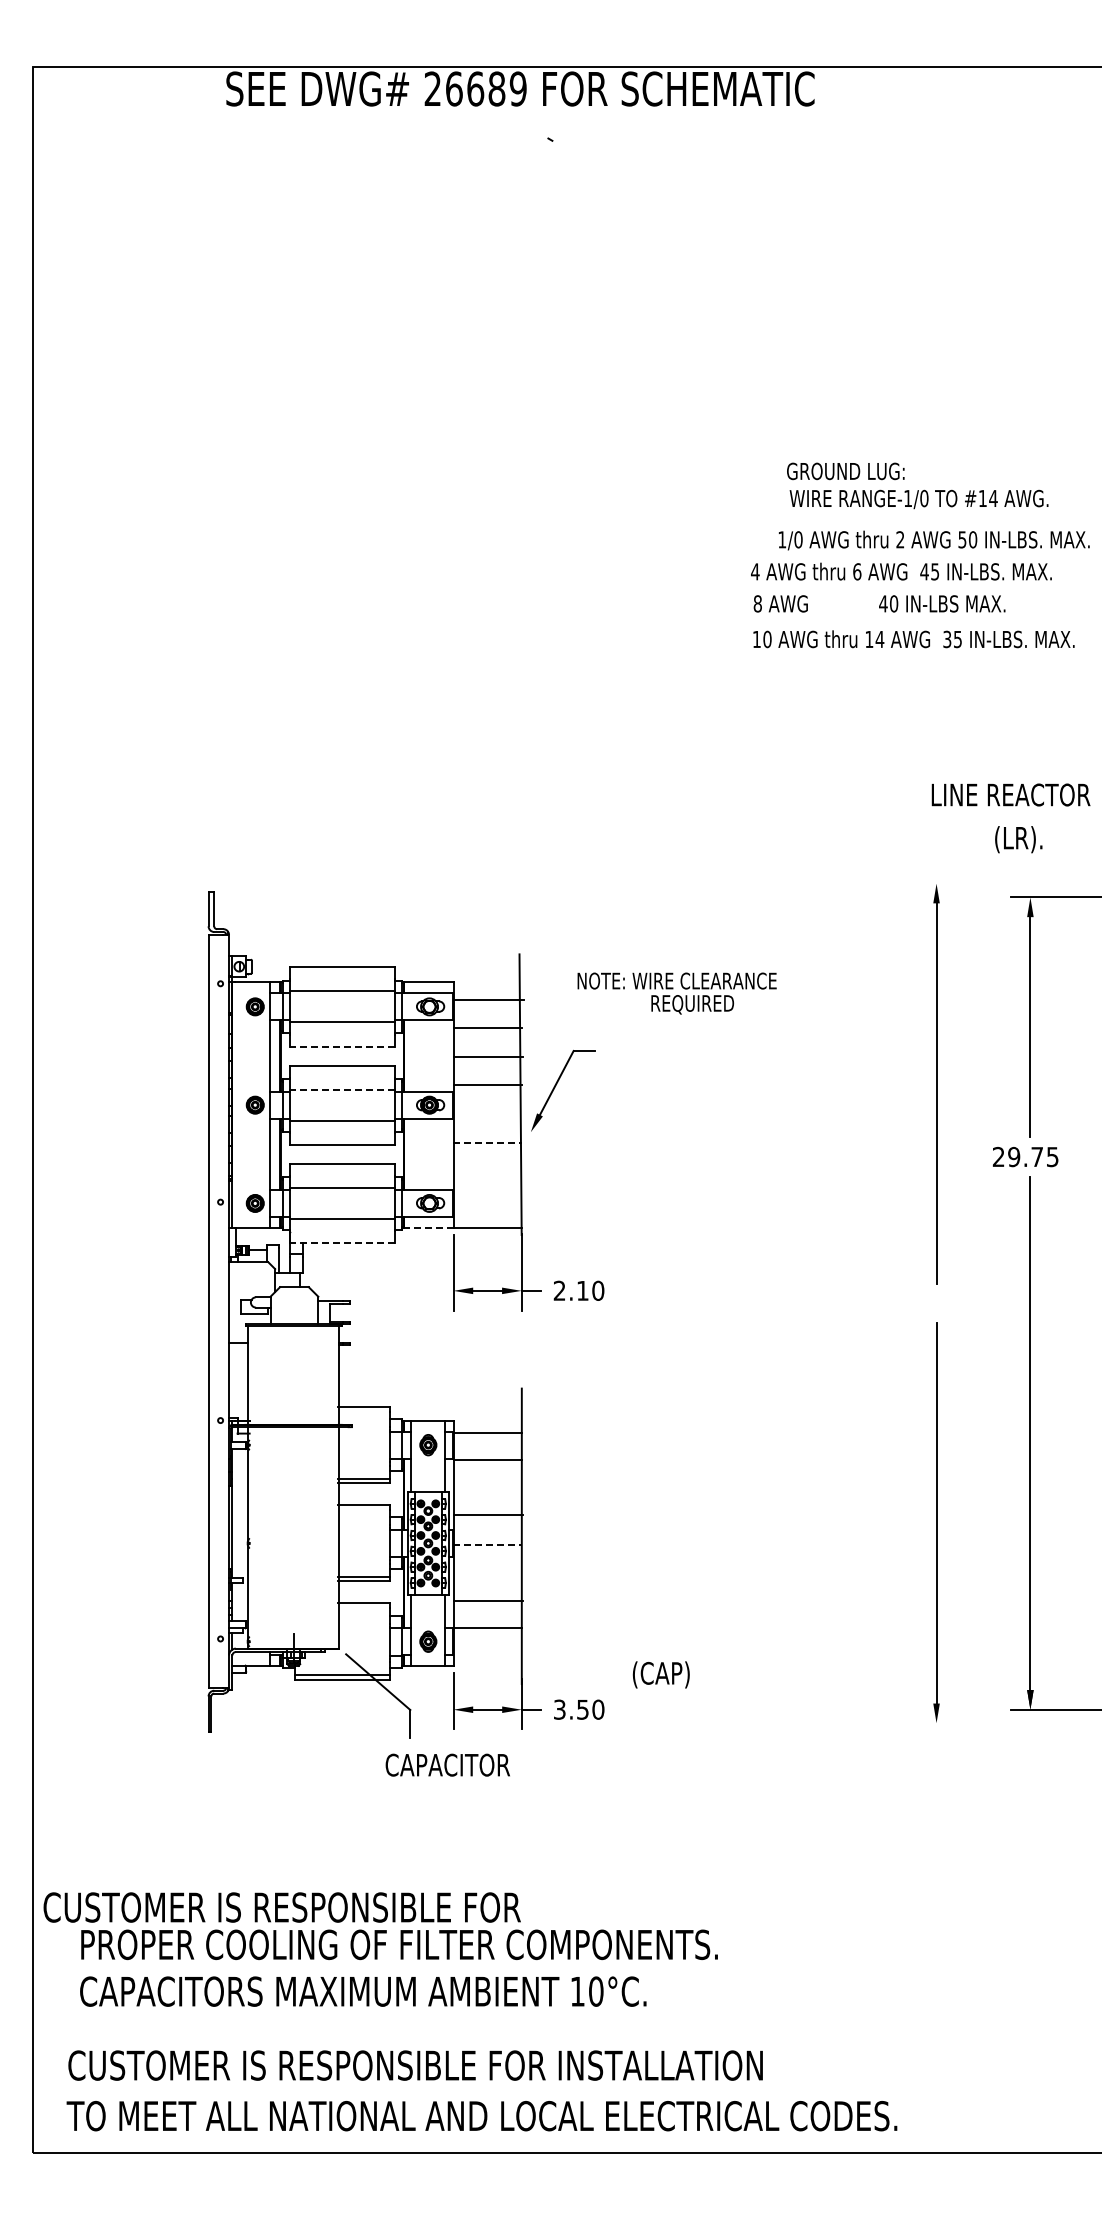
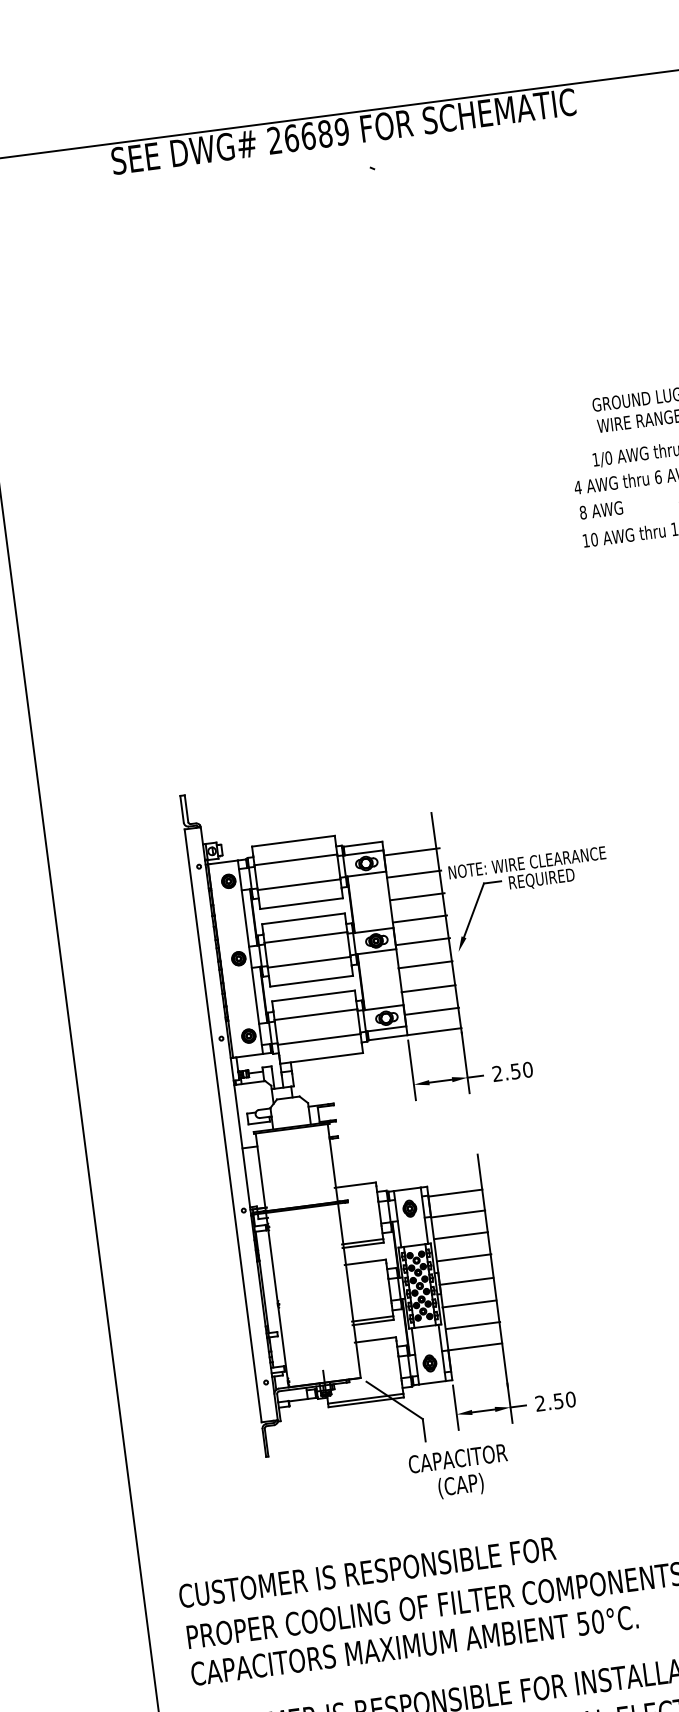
text: (676, 993) -> (528, 872), moved
line: (342, 1046) -> (301, 903), dashed -> solid
line: (342, 1089) -> (305, 937), dashed -> solid
line: (487, 1113) -> (422, 941), added
line: (487, 1143) -> (425, 965), dashed -> solid
line: (487, 1173) -> (428, 988), added
line: (487, 1202) -> (431, 1011), added
line: (428, 1228) -> (387, 1038), dashed -> solid
line: (342, 1243) -> (321, 1058), dashed -> solid
text: (582, 1290) -> (515, 1071), 2.10 -> 2.50
line: (487, 1487) -> (460, 1235), added
line: (487, 1545) -> (466, 1281), dashed -> solid
line: (487, 1573) -> (469, 1303), added
text: (660, 1674) -> (460, 1485), moved
text: (559, 1709) -> (540, 1403), 3.50 -> 2.50
text: (281, 1907) -> (366, 1572), moved
text: (577, 1991) -> (583, 1623), 10°C. -> 50°C.

